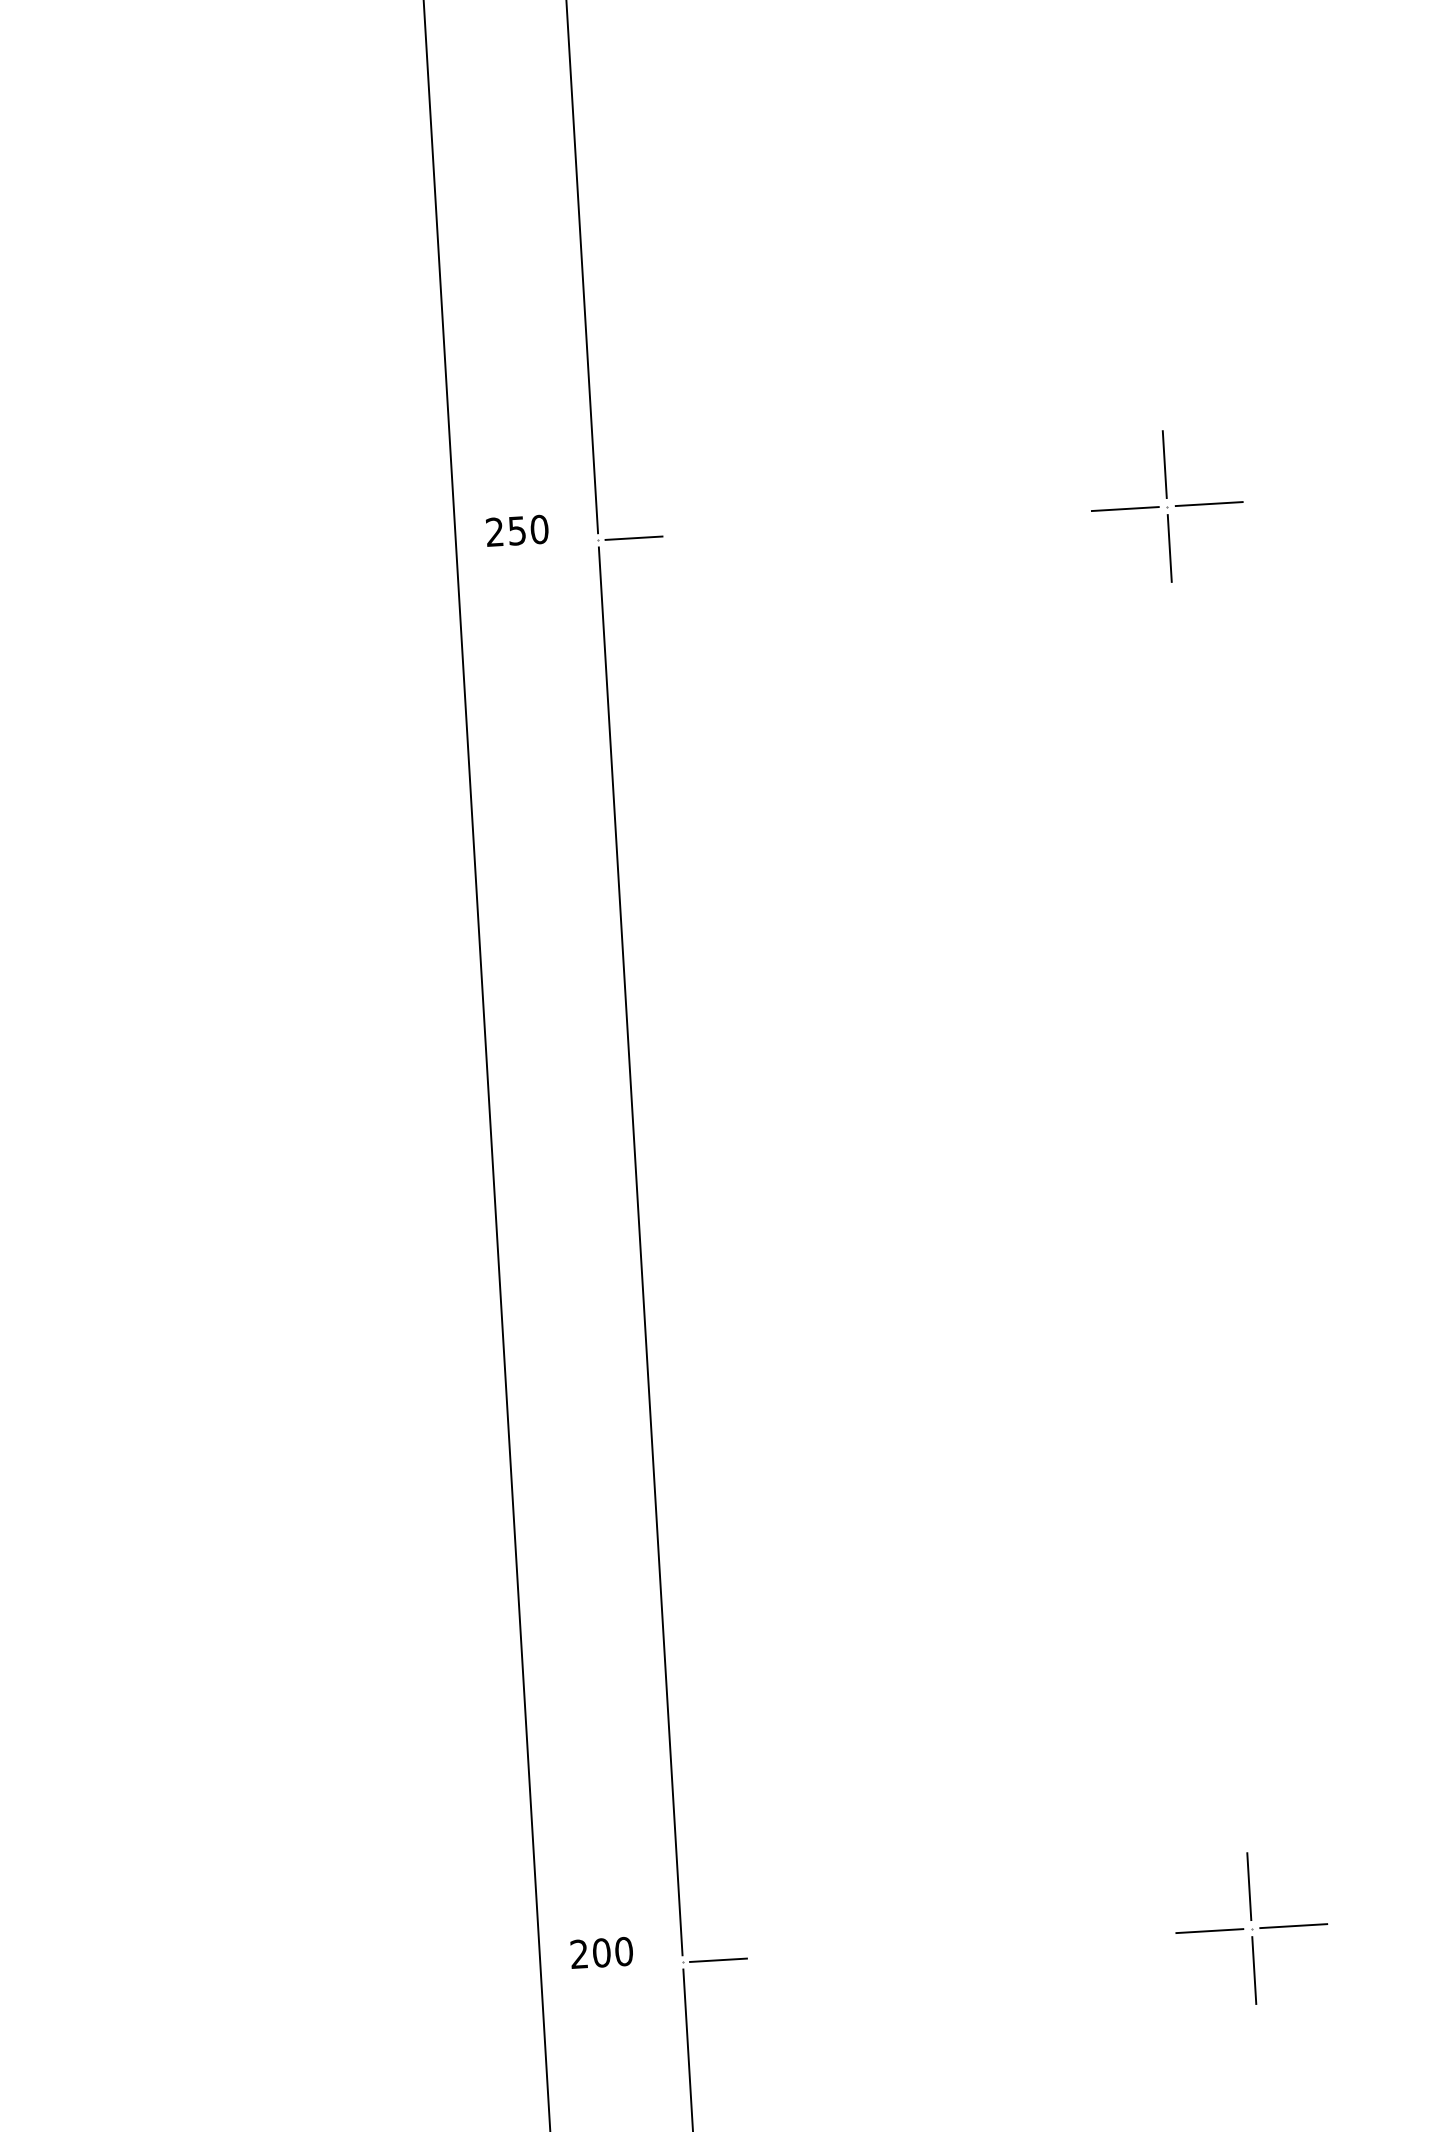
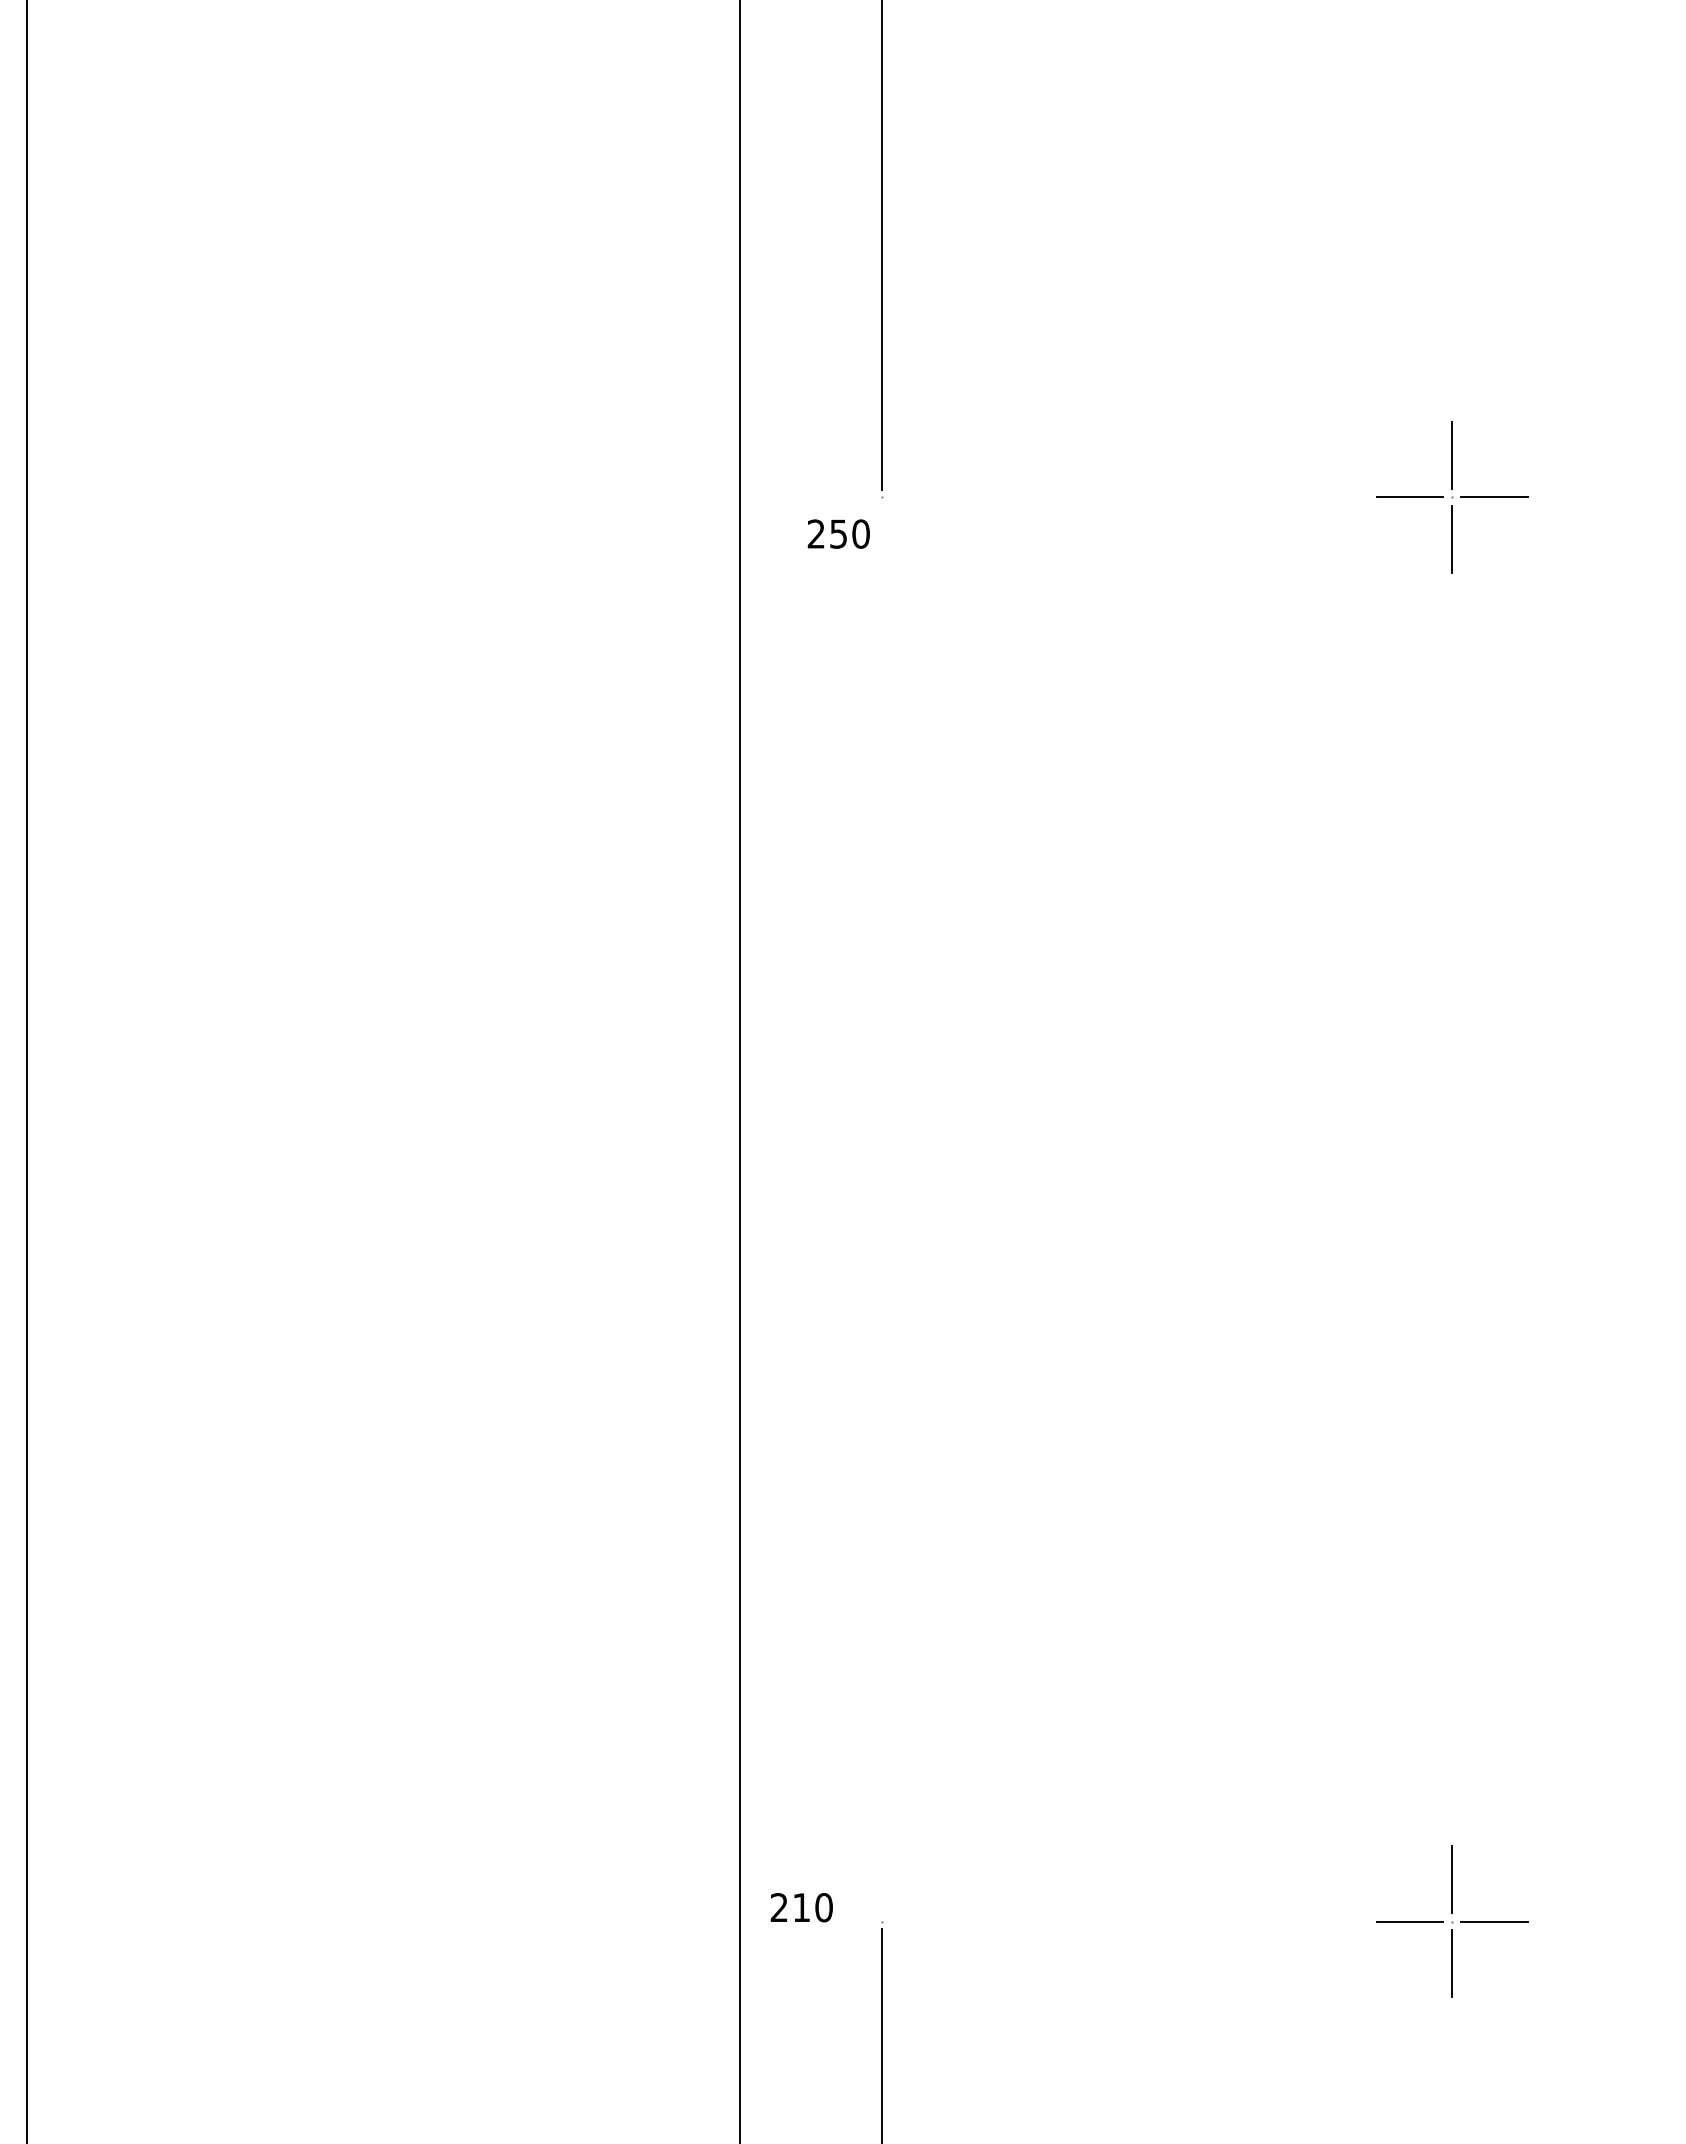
text: (517, 530) -> (838, 533), moved
line: (633, 538) -> (917, 497), removed
line: (640, 1251) -> (882, 1209), removed
text: (601, 1952) -> (801, 1907), 200 -> 210
line: (718, 1959) -> (917, 1921), removed

